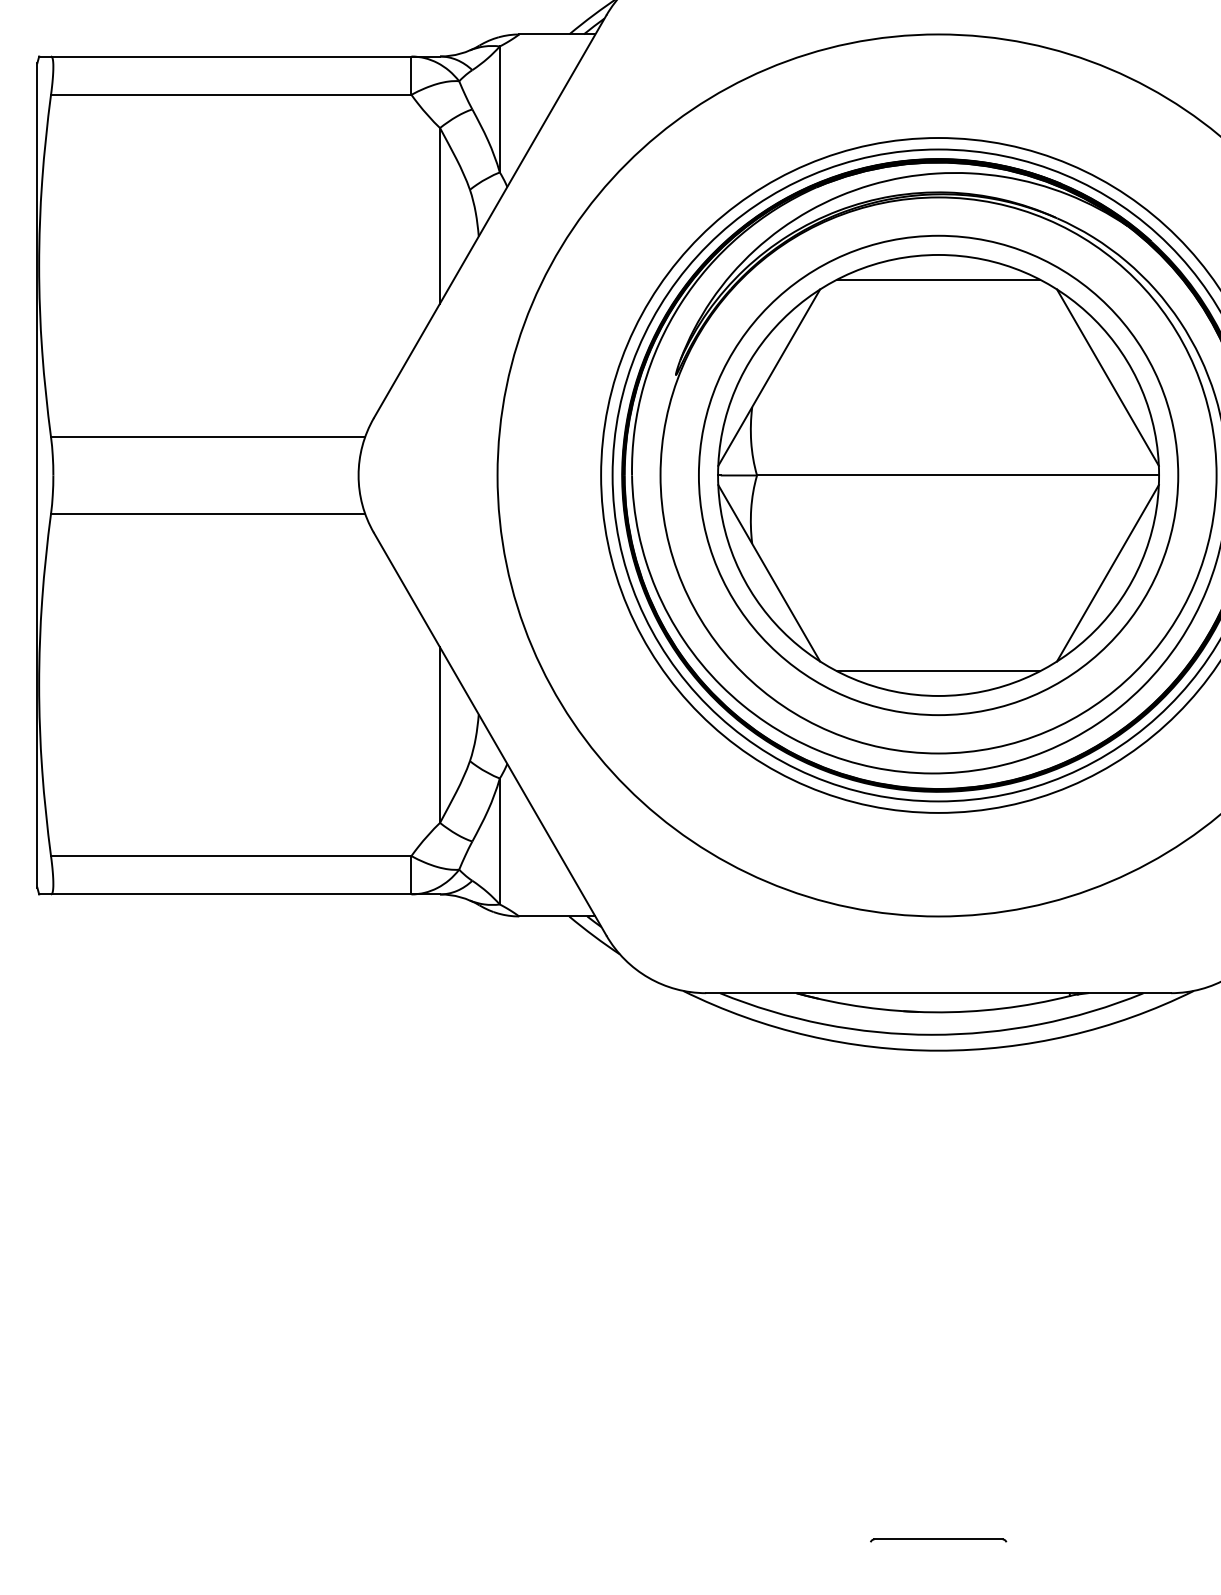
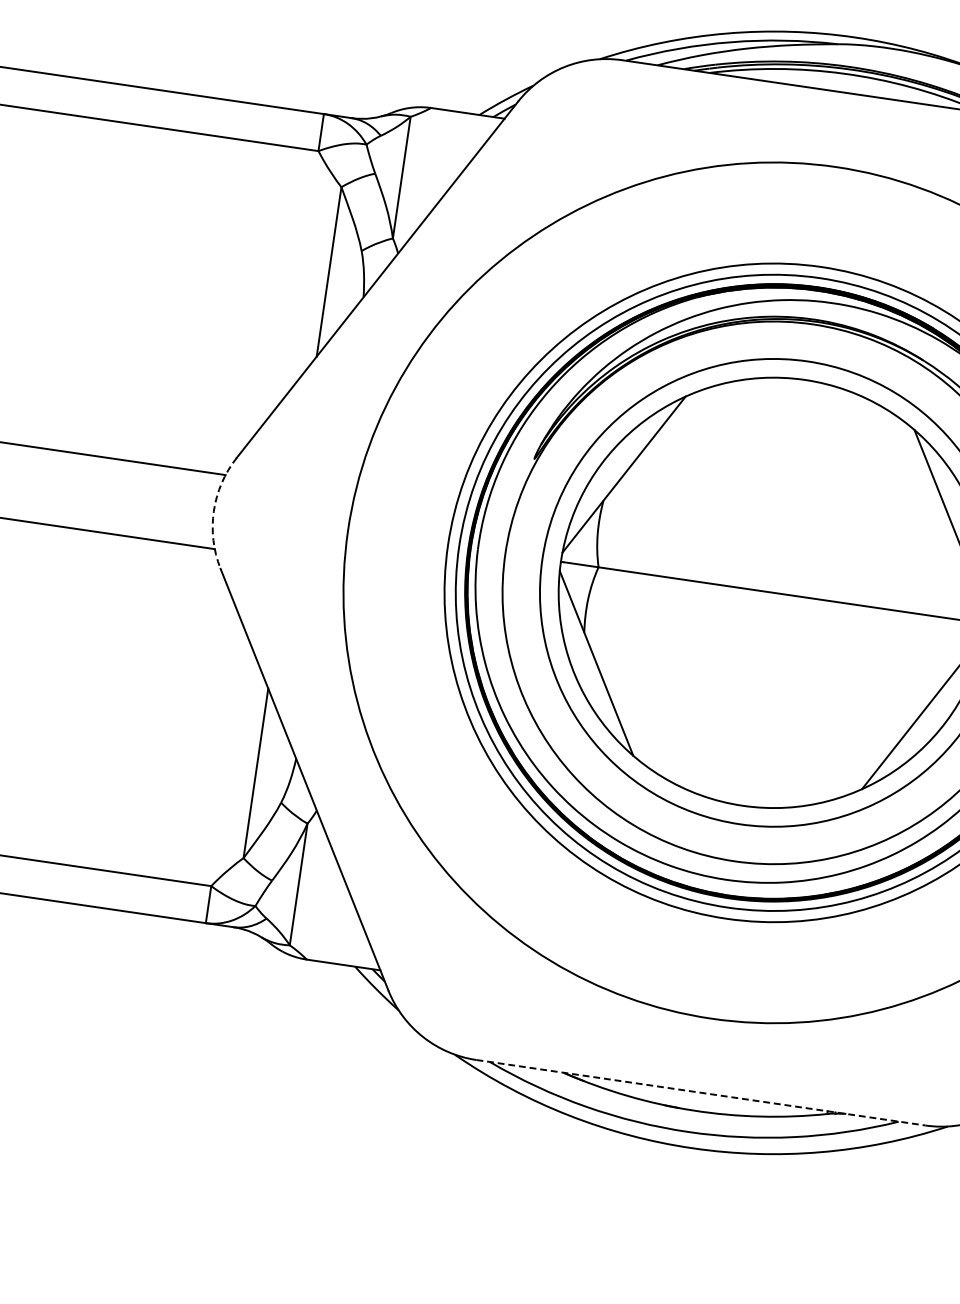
line: (938, 279) -> (801, 403), removed
arc: (358, 475) -> (213, 511), solid -> dashed
line: (938, 671) -> (746, 782), removed
line: (939, 993) -> (701, 1093), solid -> dashed

